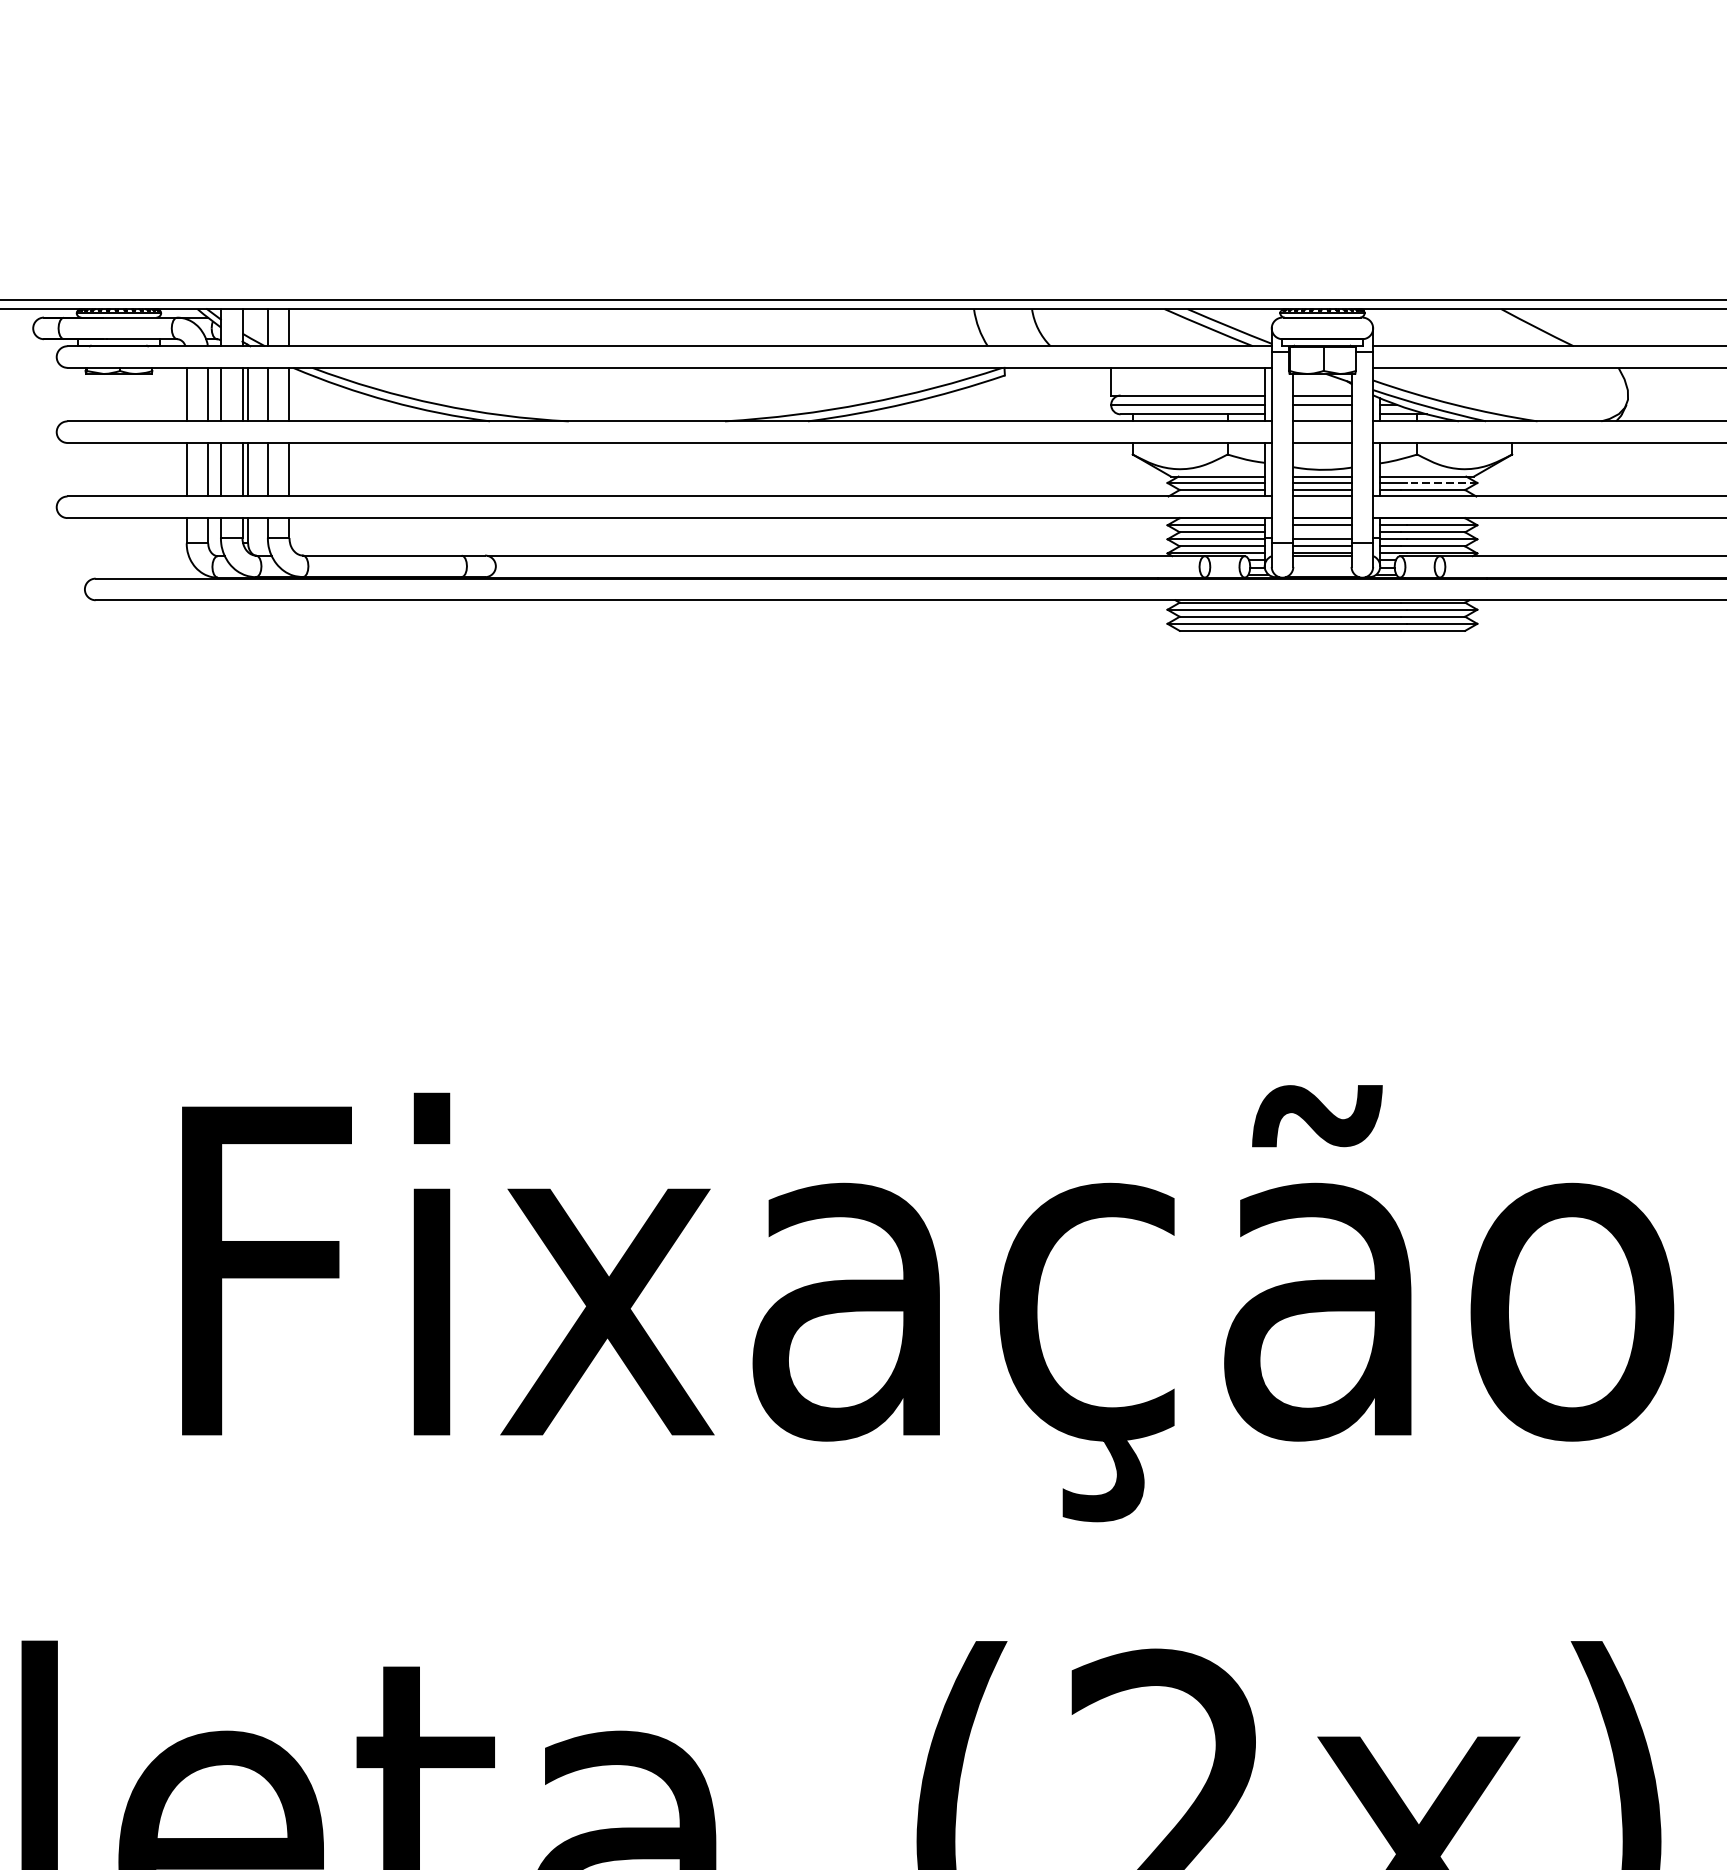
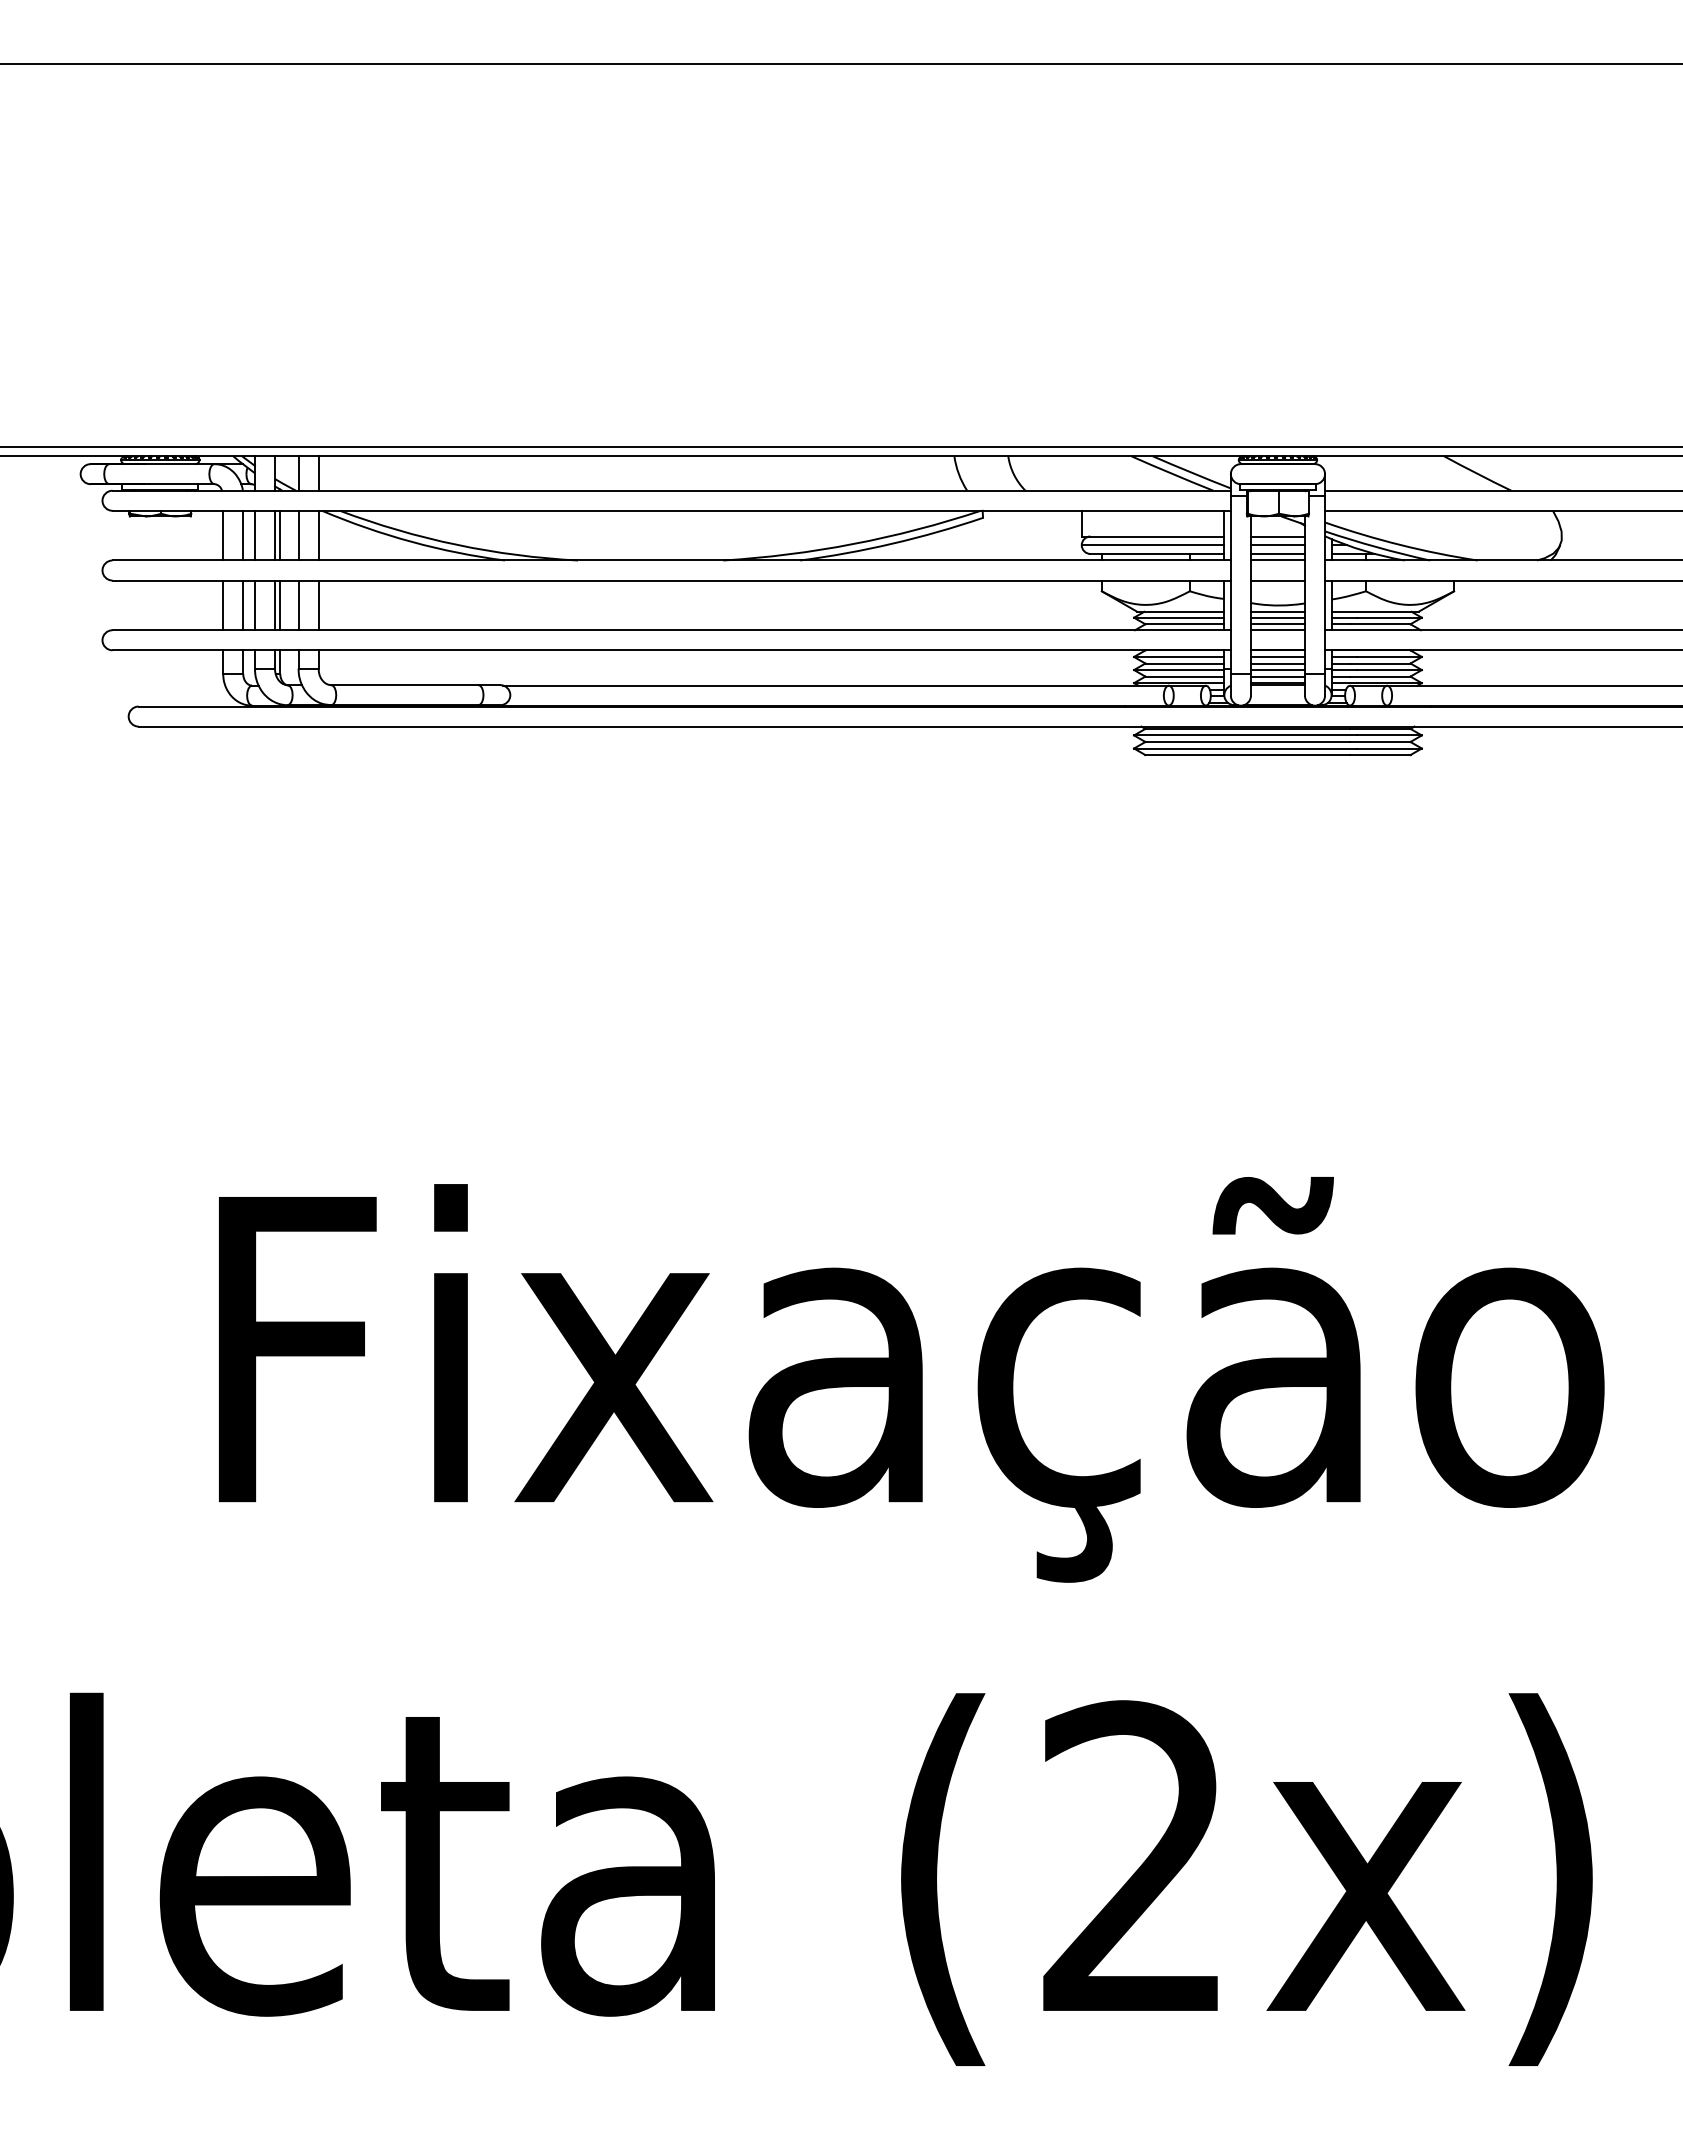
line: (1321, 413) -> (1277, 553), added
line: (1442, 482) -> (1389, 617), dashed -> solid
line: (1321, 532) -> (1277, 663), added

